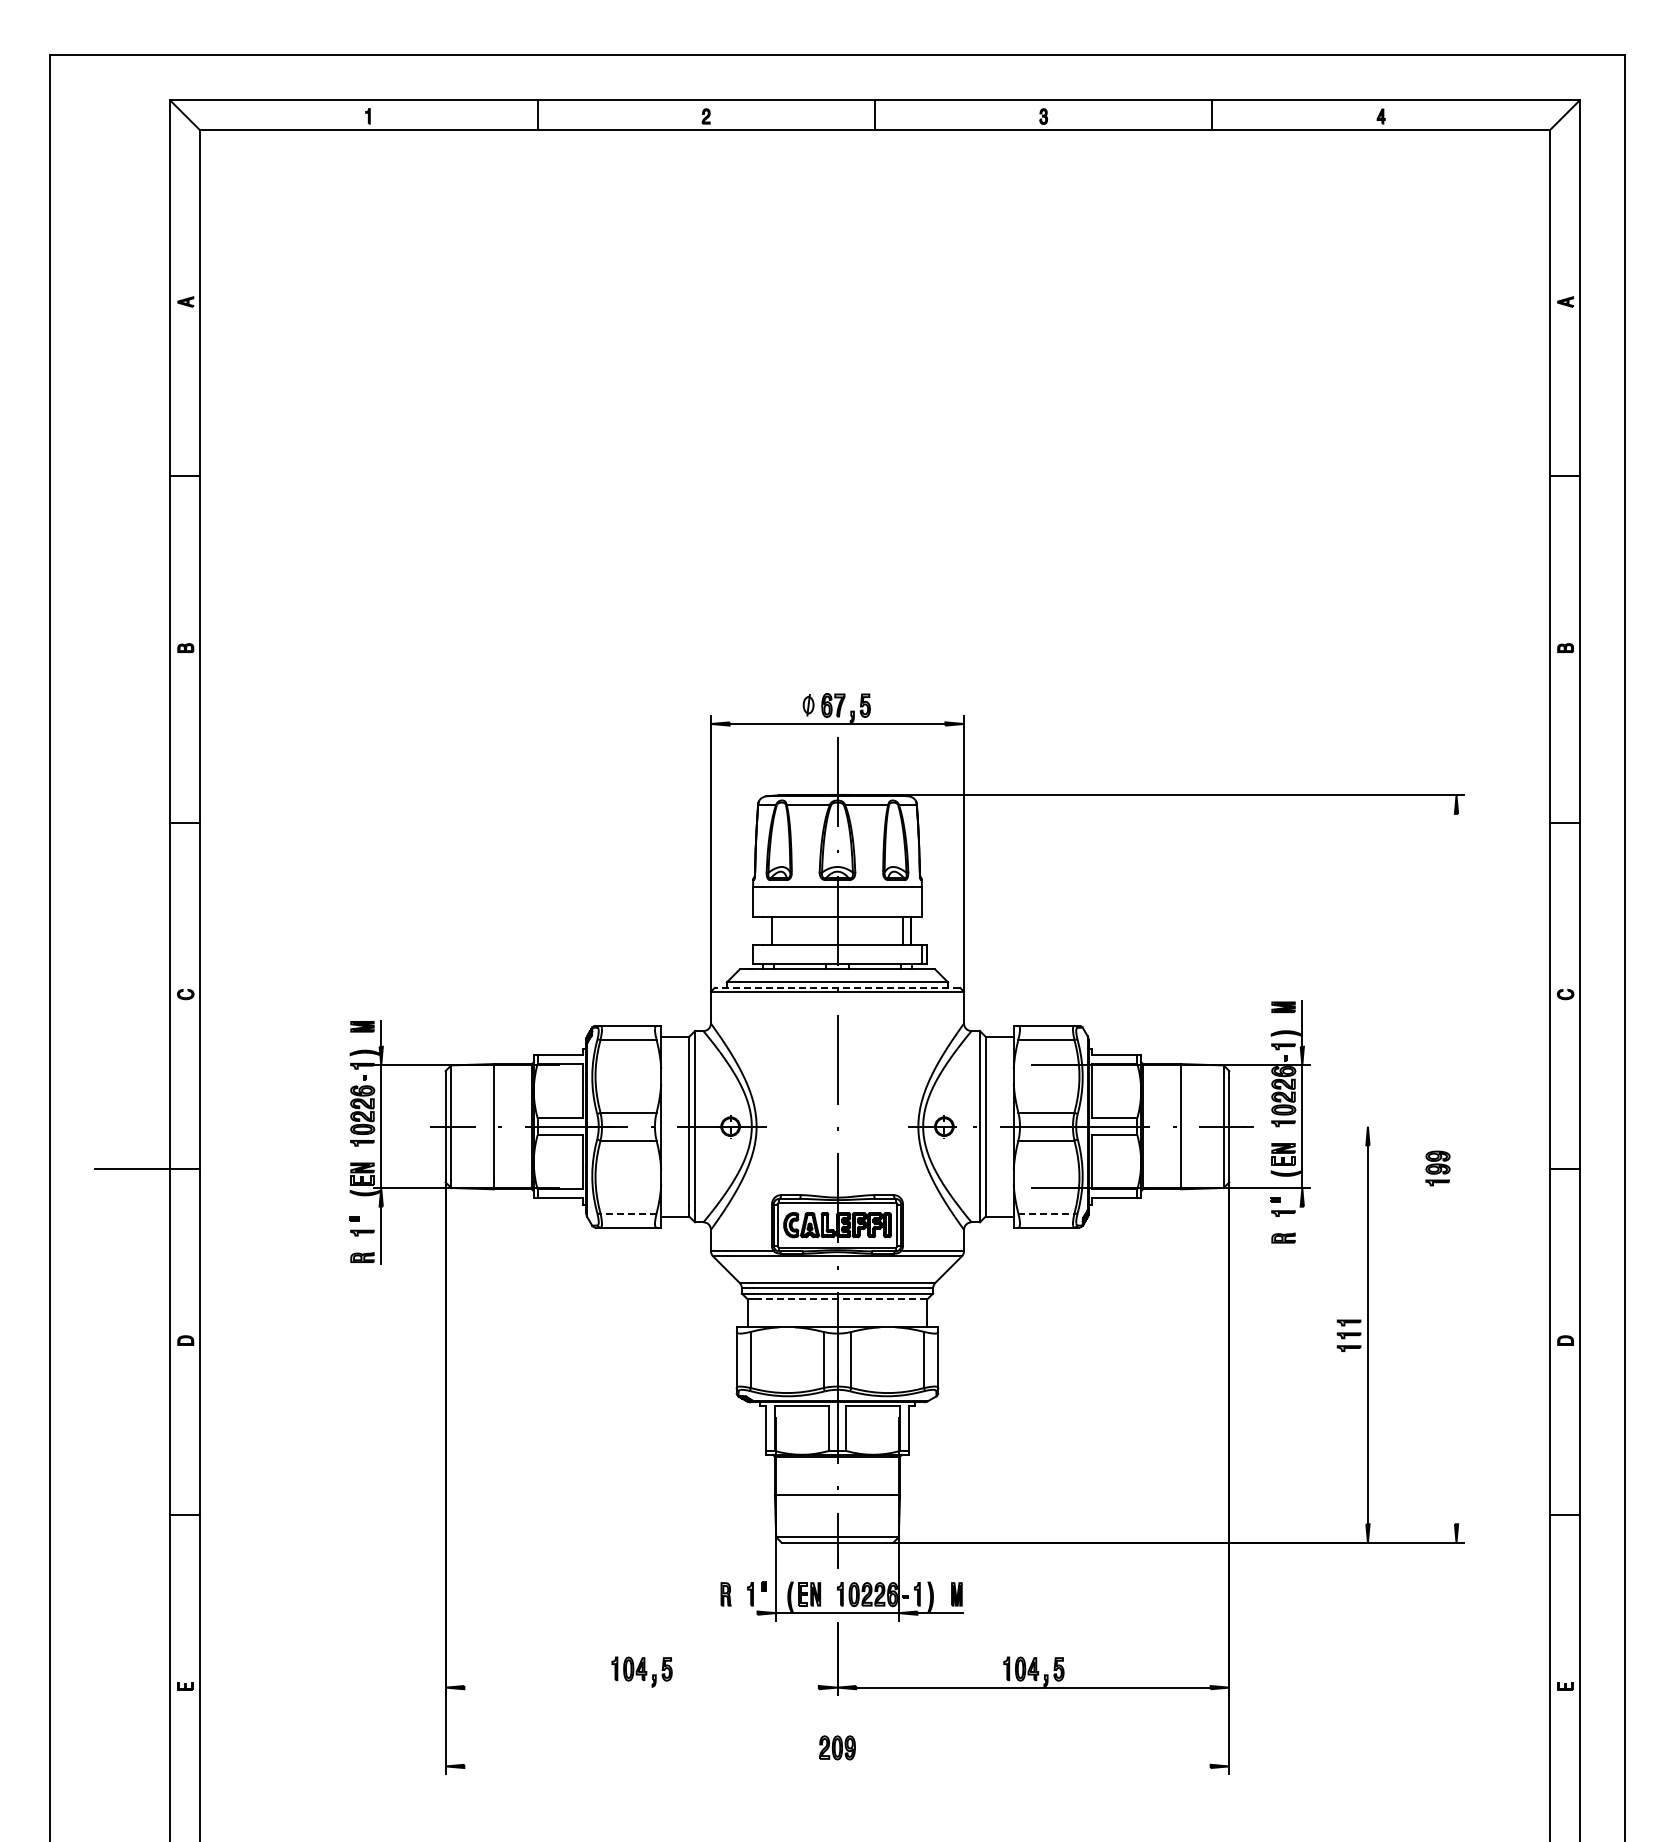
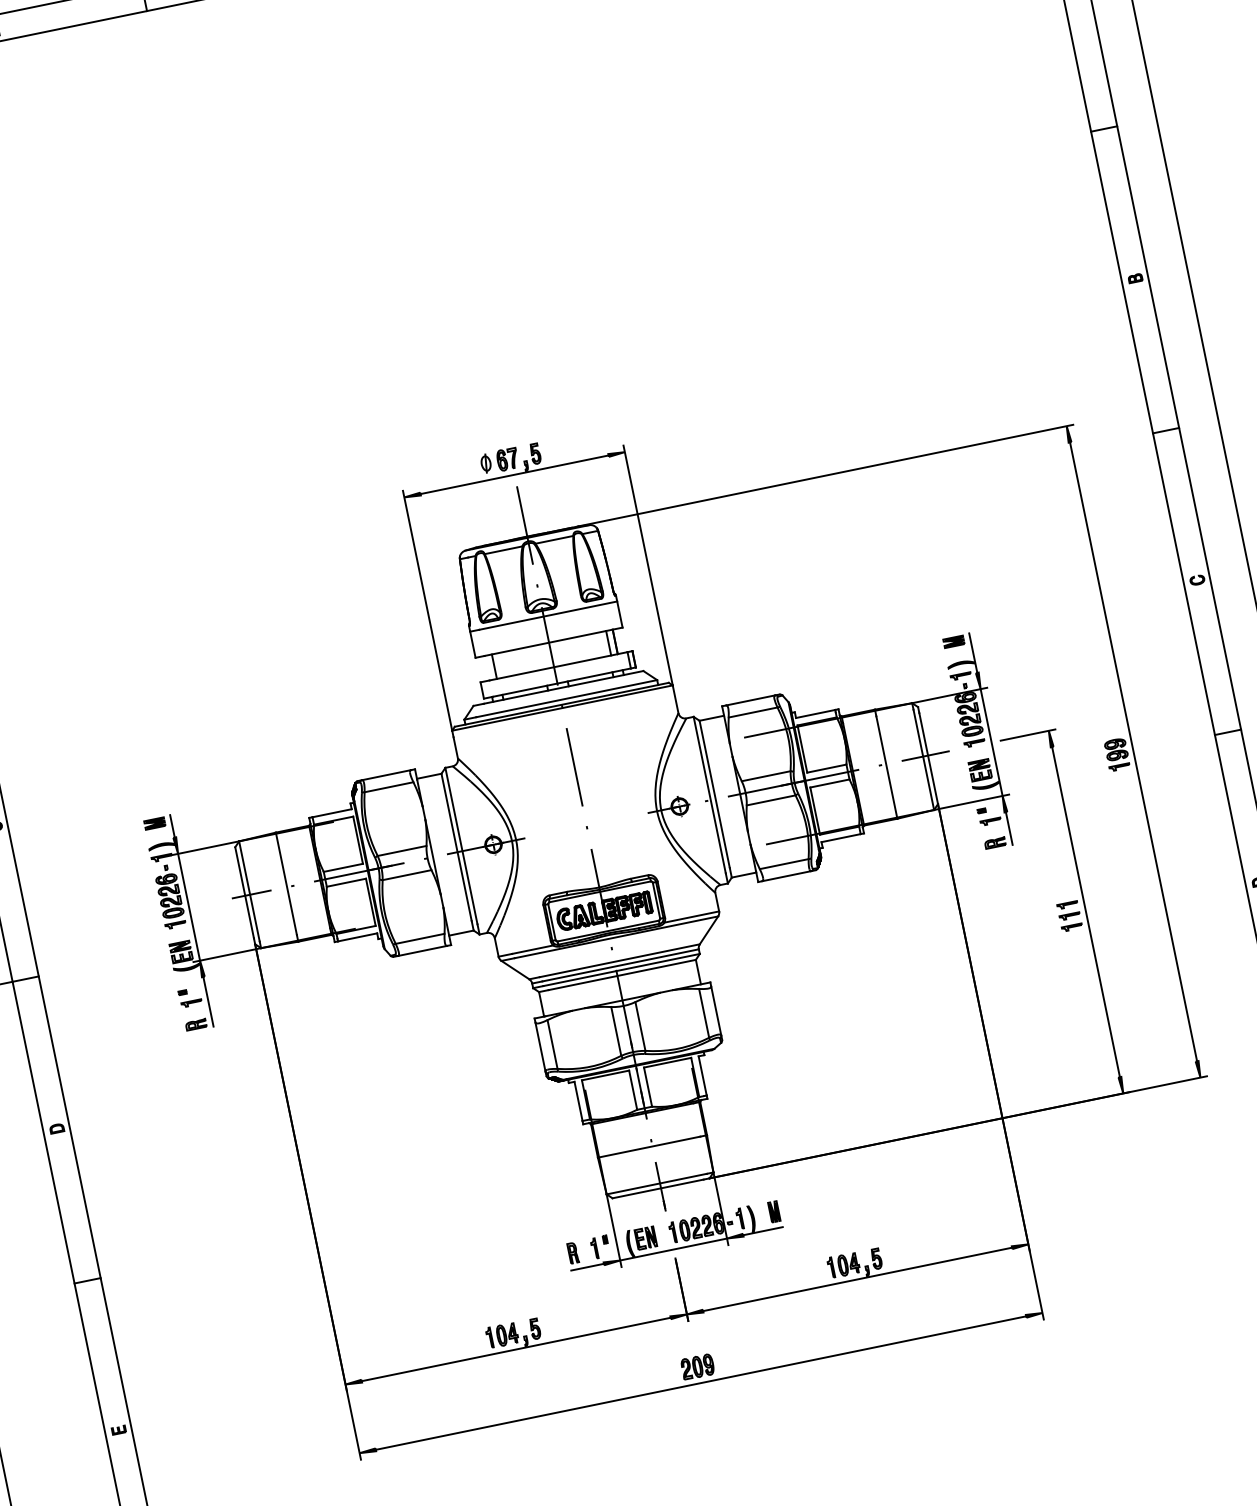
line: (837, 987) -> (561, 704), dashed -> solid
line: (1343, 1126) -> (1027, 735), added
line: (1456, 1168) -> (1133, 751), added
line: (628, 1213) -> (420, 938), dashed -> solid
line: (1046, 1213) -> (784, 863), dashed -> solid
line: (1302, 1225) -> (1009, 828), added
line: (842, 1299) -> (621, 975), dashed -> solid
line: (738, 1613) -> (587, 1267), added
line: (641, 1687) -> (516, 1349), added
line: (837, 1766) -> (701, 1383), added

